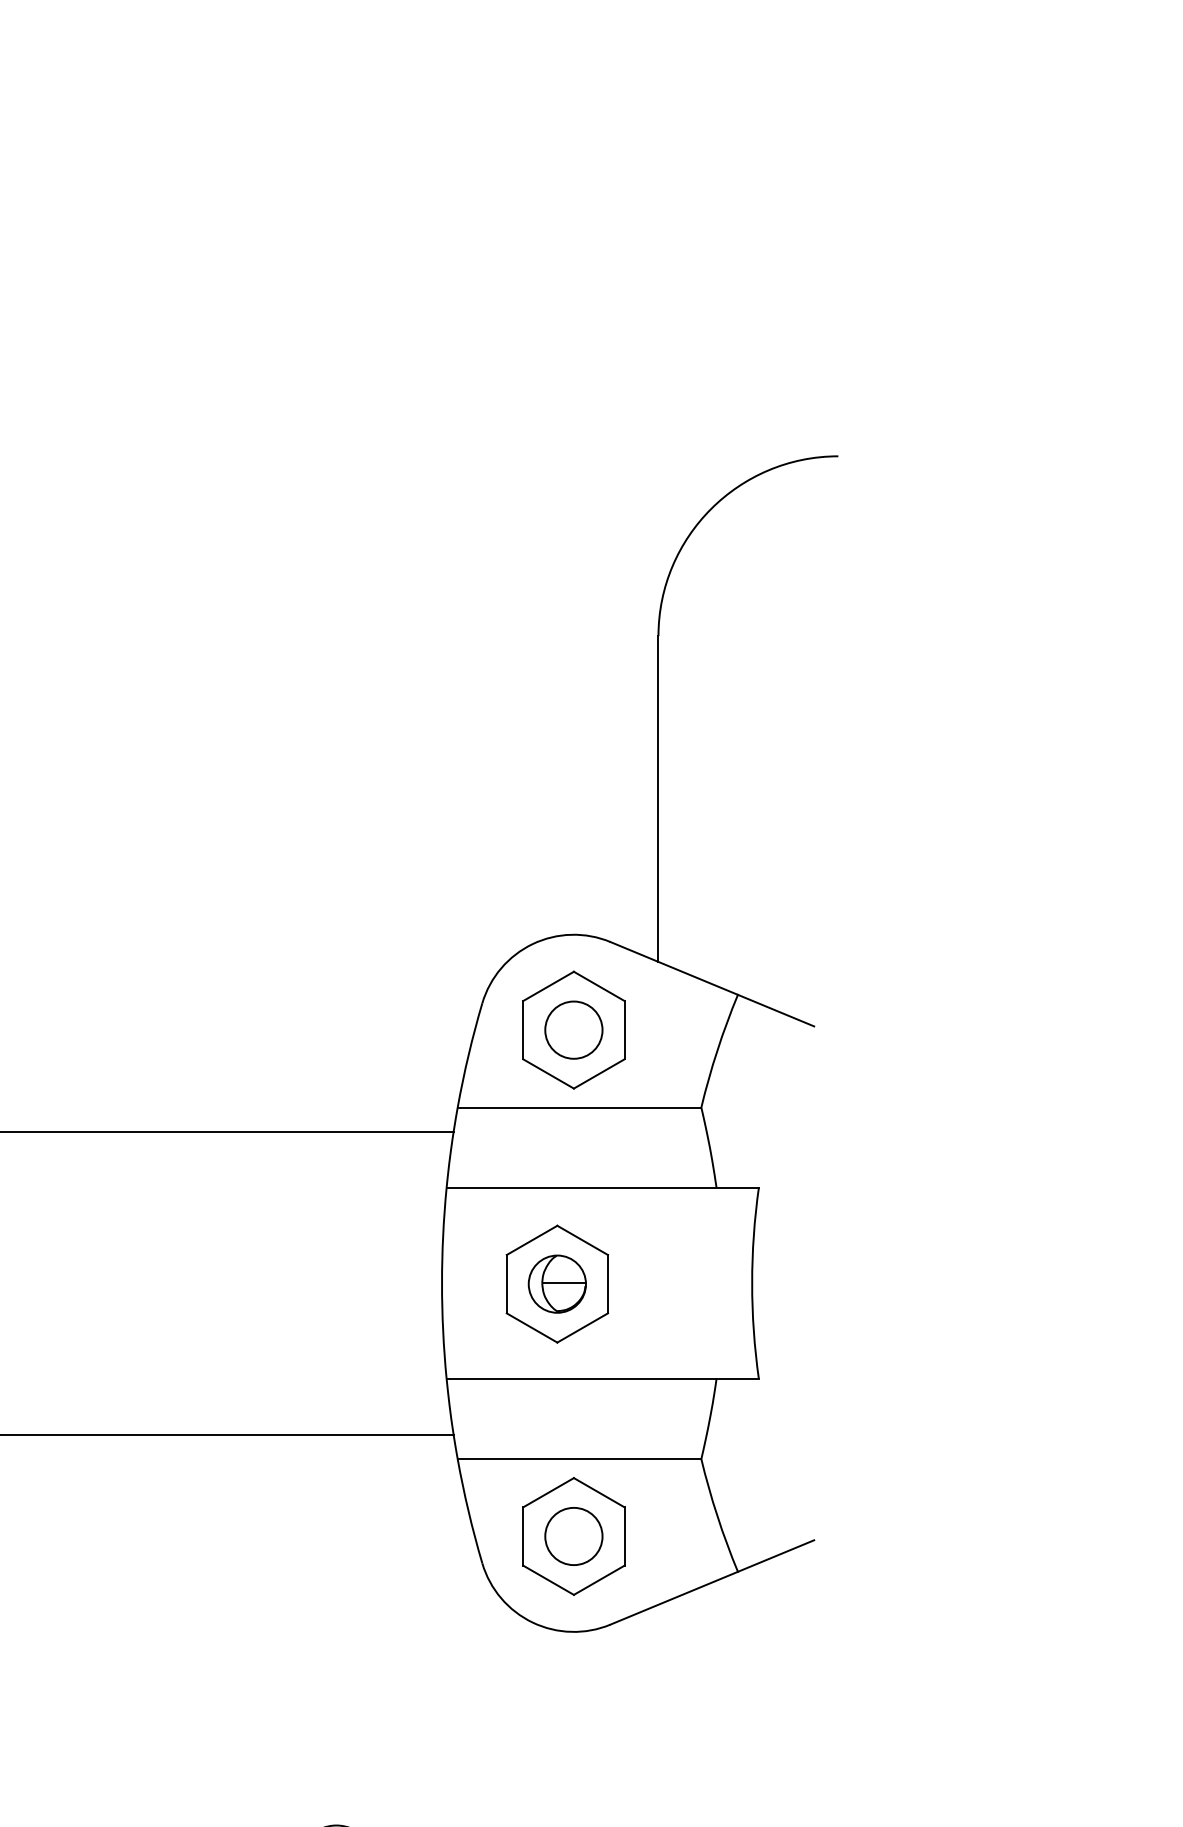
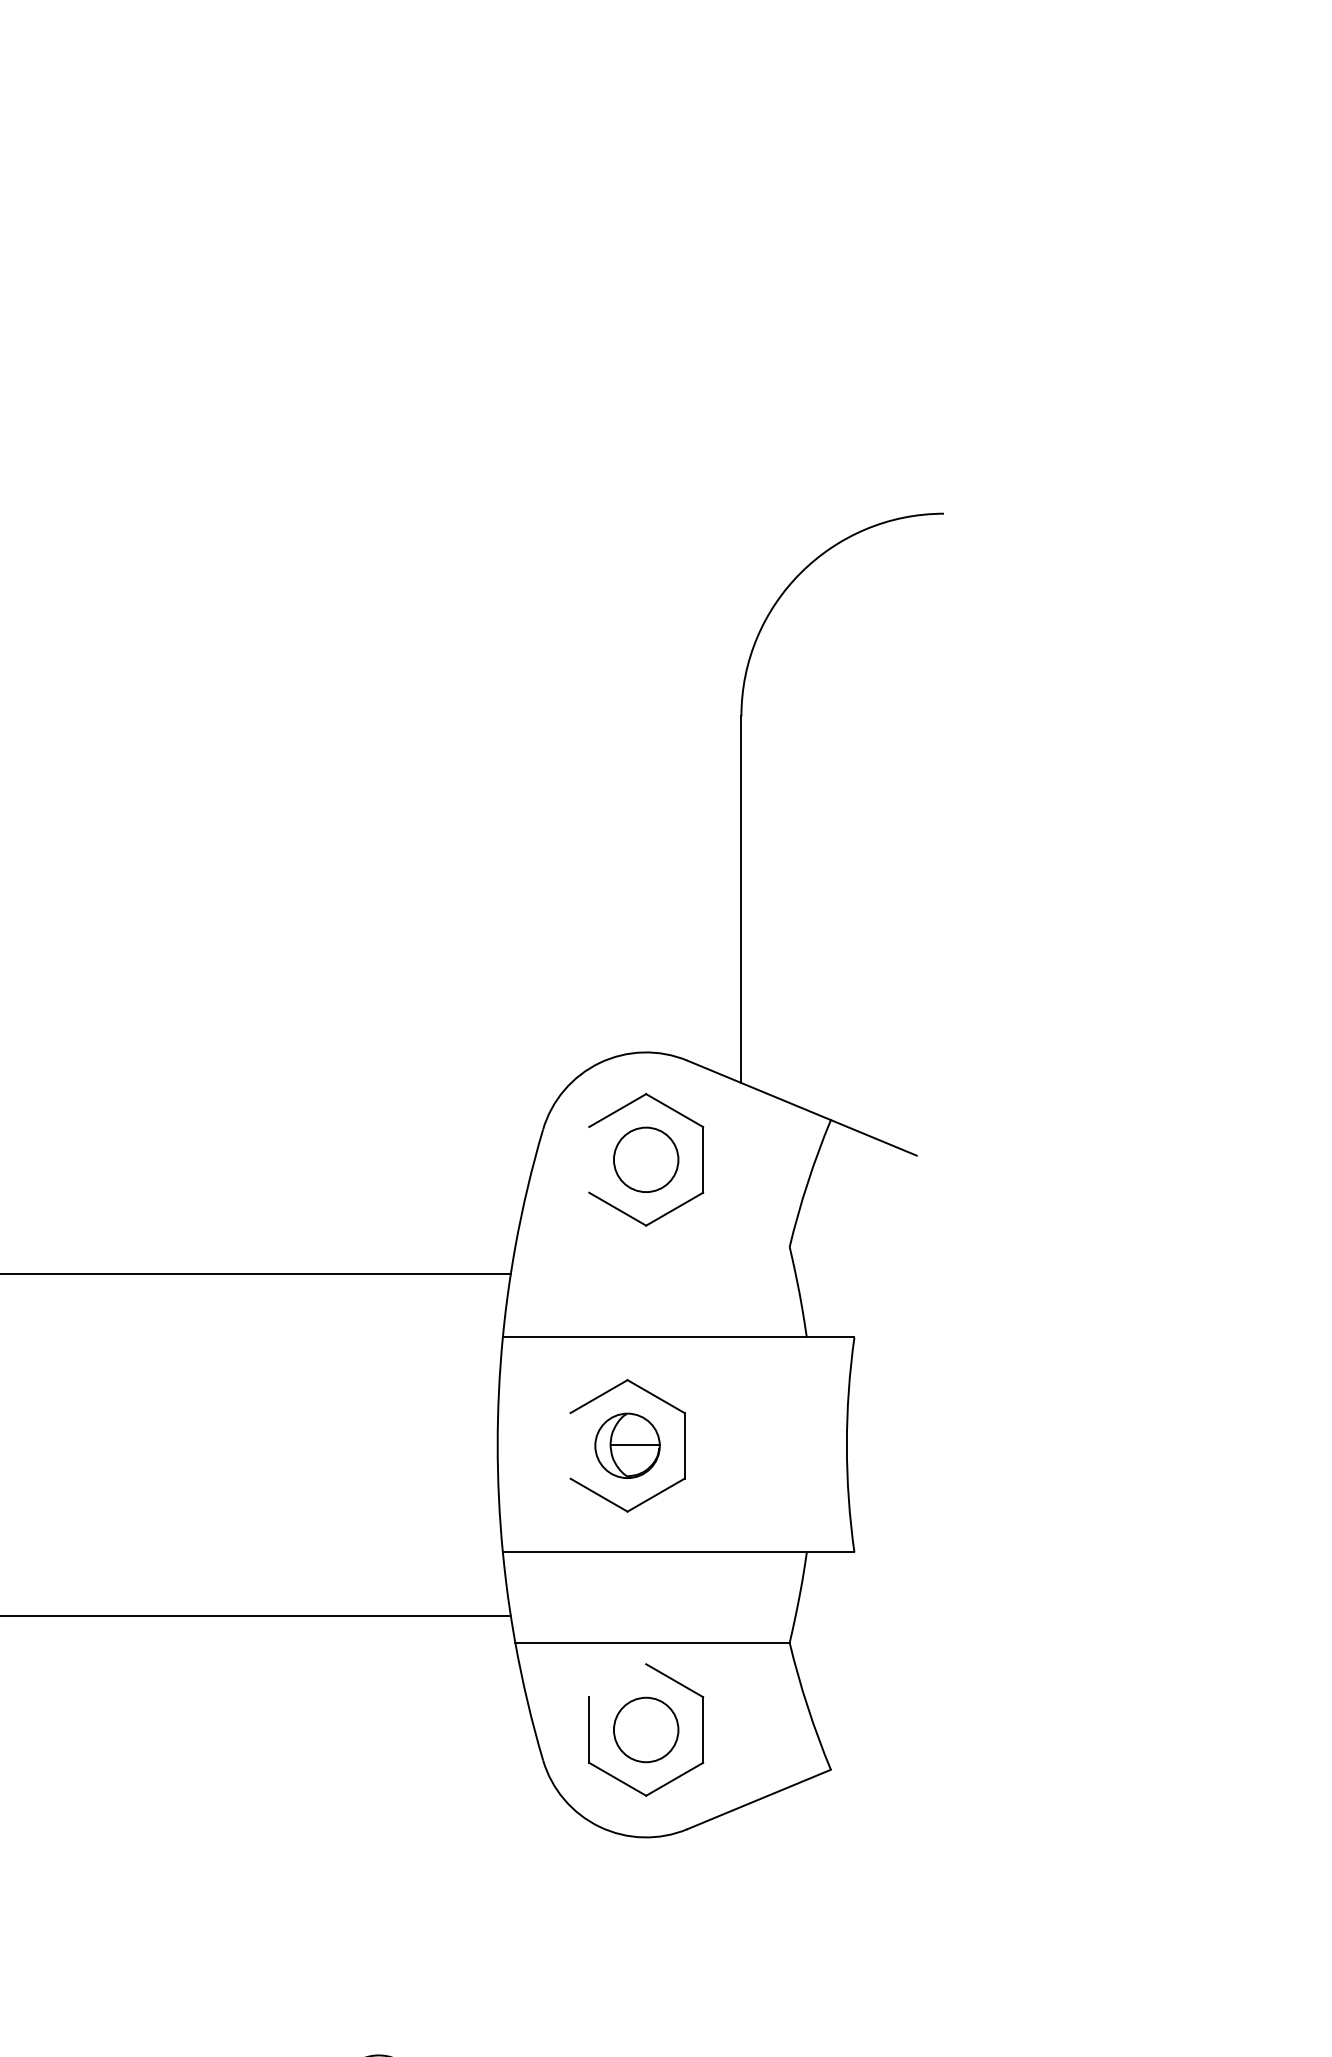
line: (523, 1029) -> (589, 1159), removed
line: (579, 1107) -> (652, 1247), removed
line: (506, 1283) -> (570, 1445), removed
line: (548, 1492) -> (617, 1680), removed
line: (775, 1555) -> (873, 1751), removed

